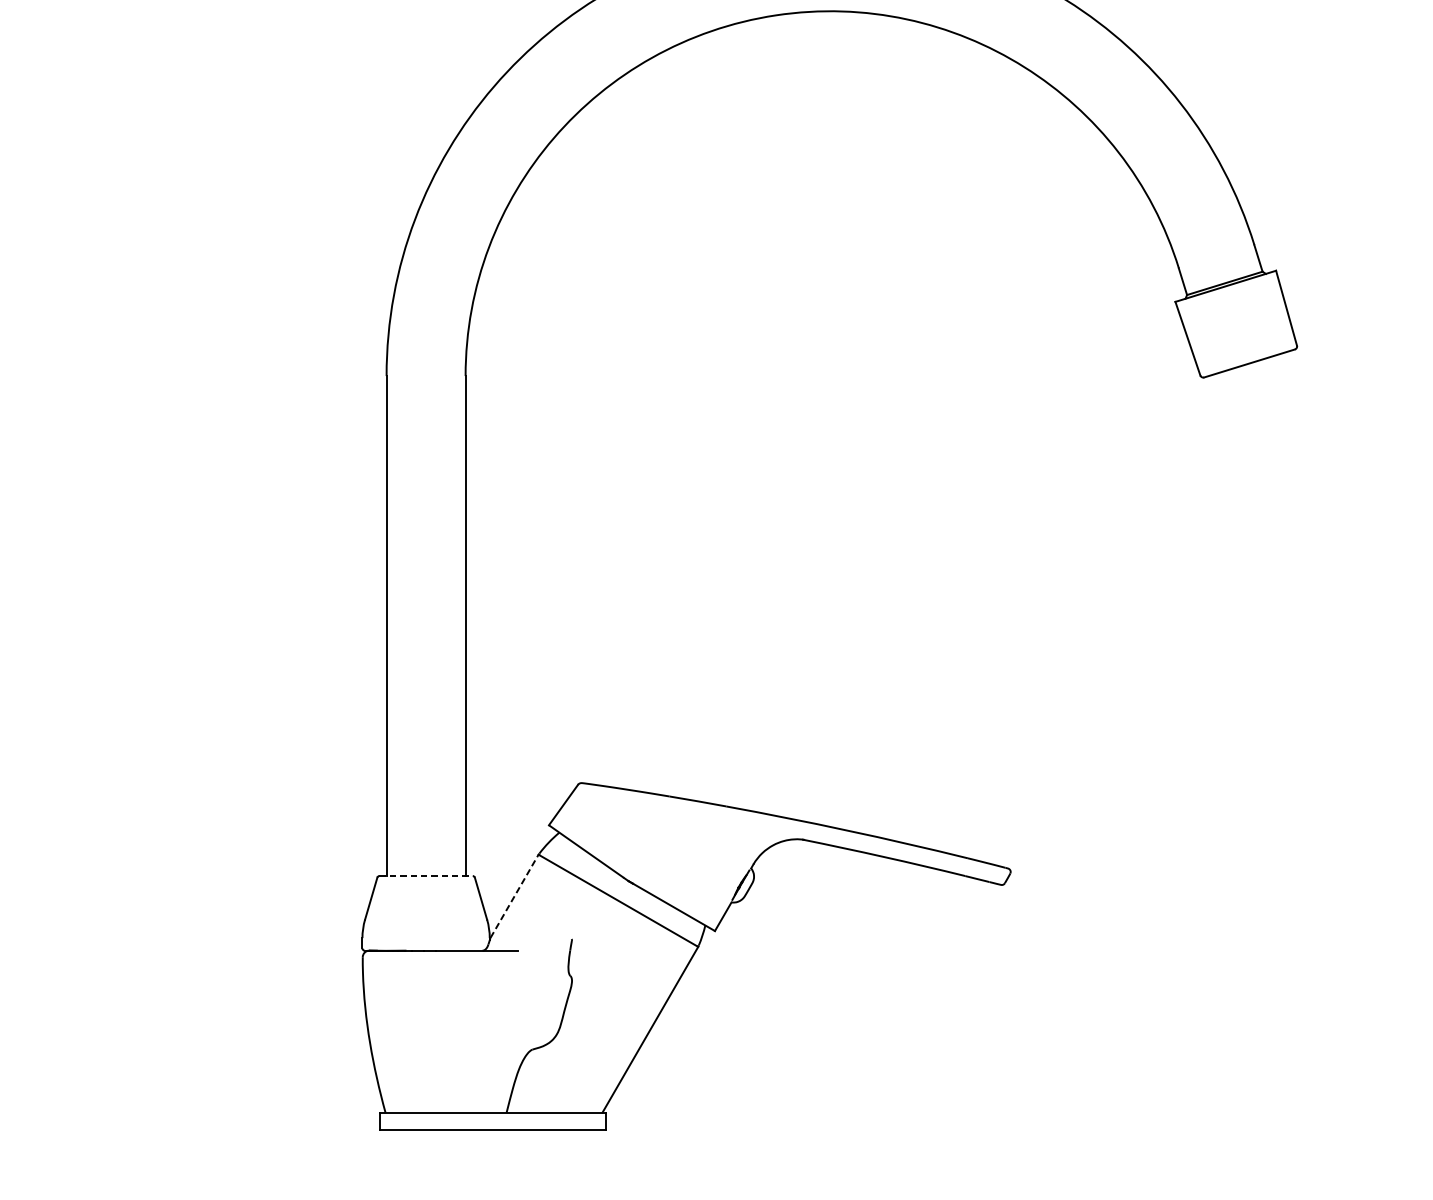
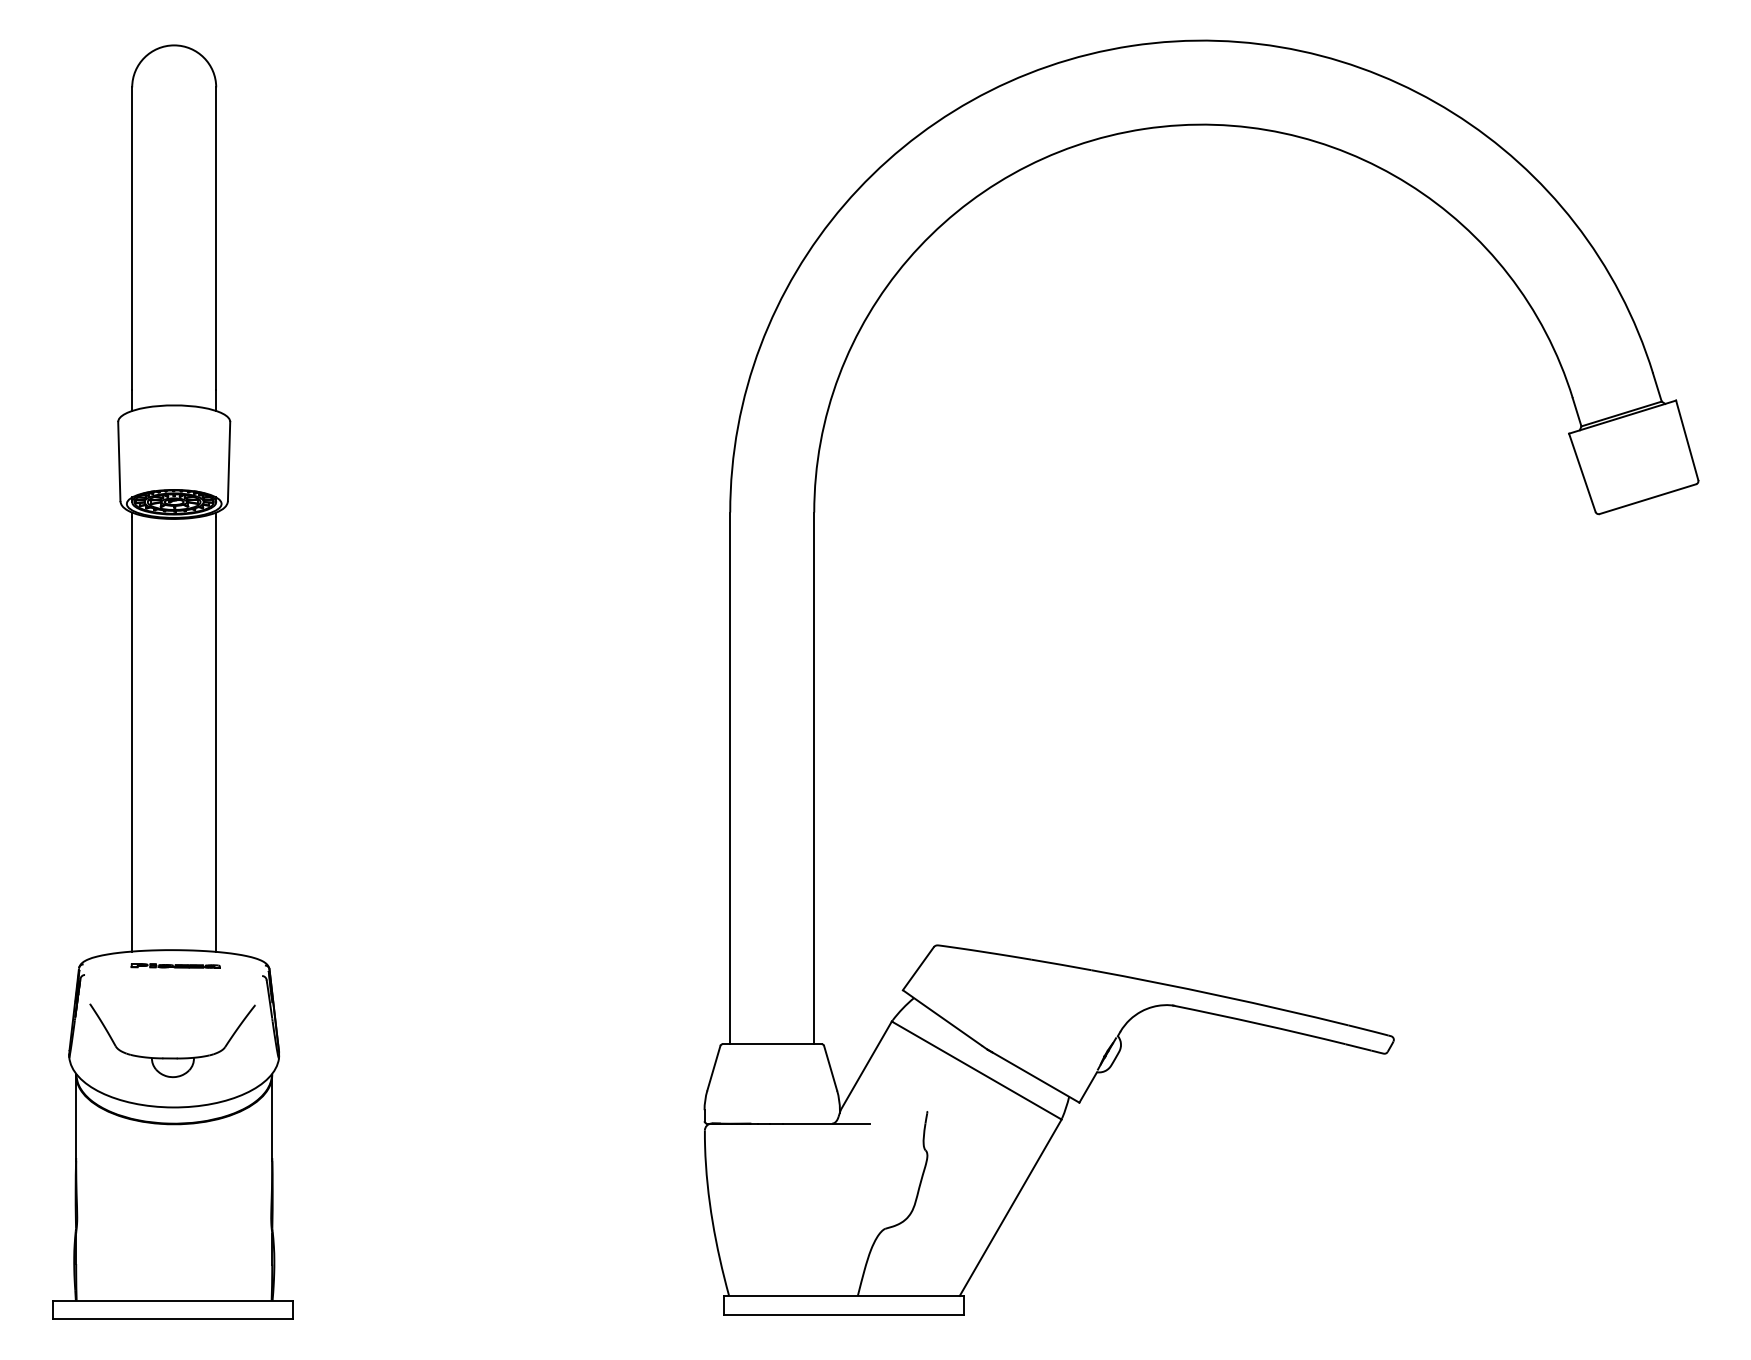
line: (426, 876) -> (772, 1044), dashed -> solid
line: (514, 896) -> (866, 1065), dashed -> solid

